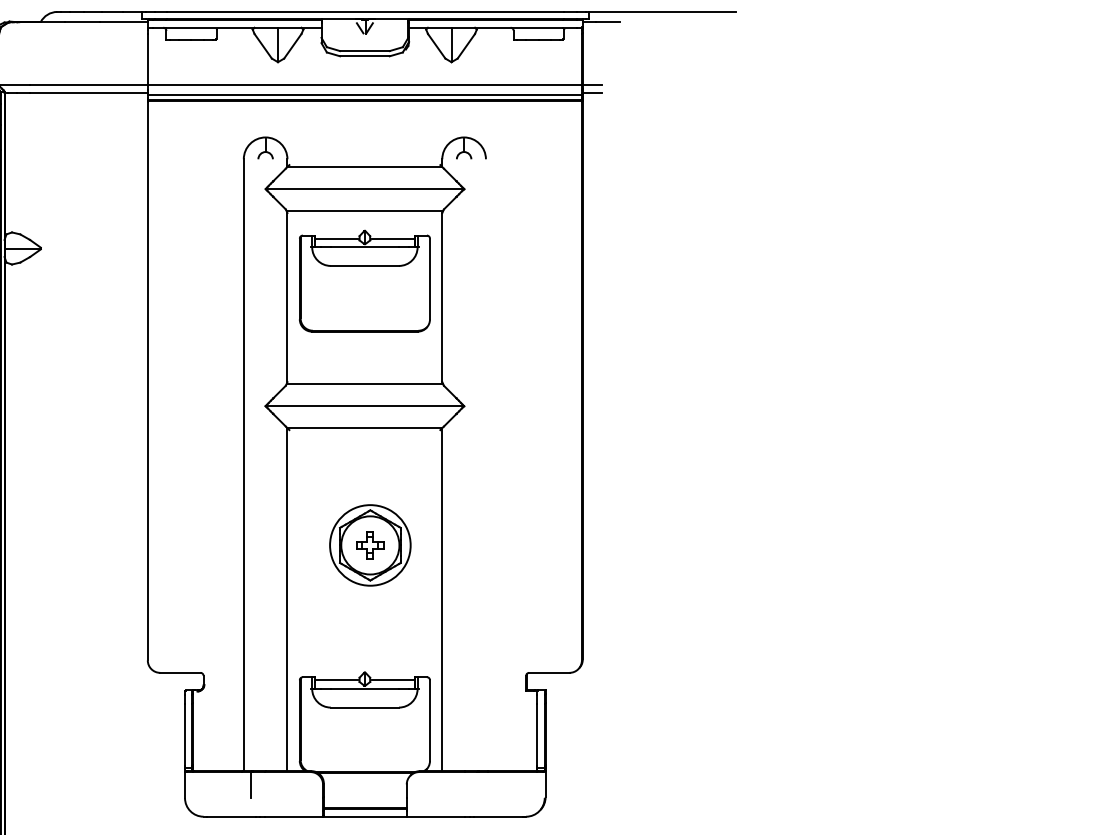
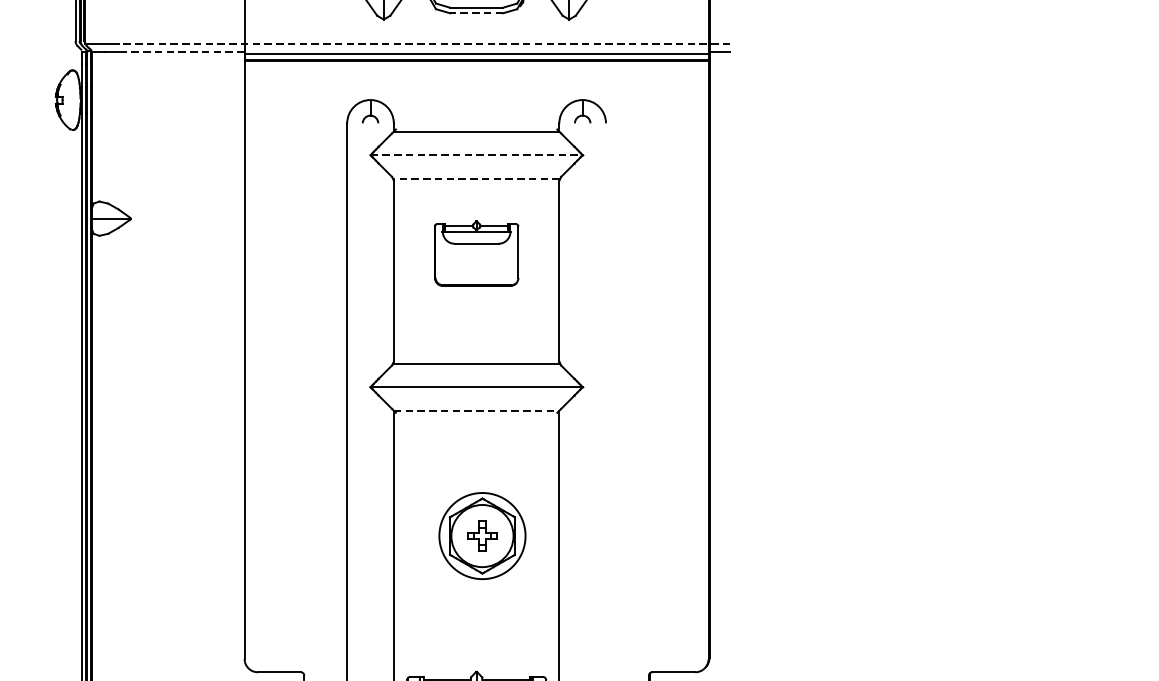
line: (364, 56) -> (476, 13), solid -> dashed
line: (315, 85) -> (423, 44), solid -> dashed
line: (88, 92) -> (181, 51), solid -> dashed
line: (365, 189) -> (477, 155), solid -> dashed
line: (364, 211) -> (476, 179), solid -> dashed
part: (364, 280) -> (476, 252), size x0.6
line: (365, 428) -> (477, 411), solid -> dashed

